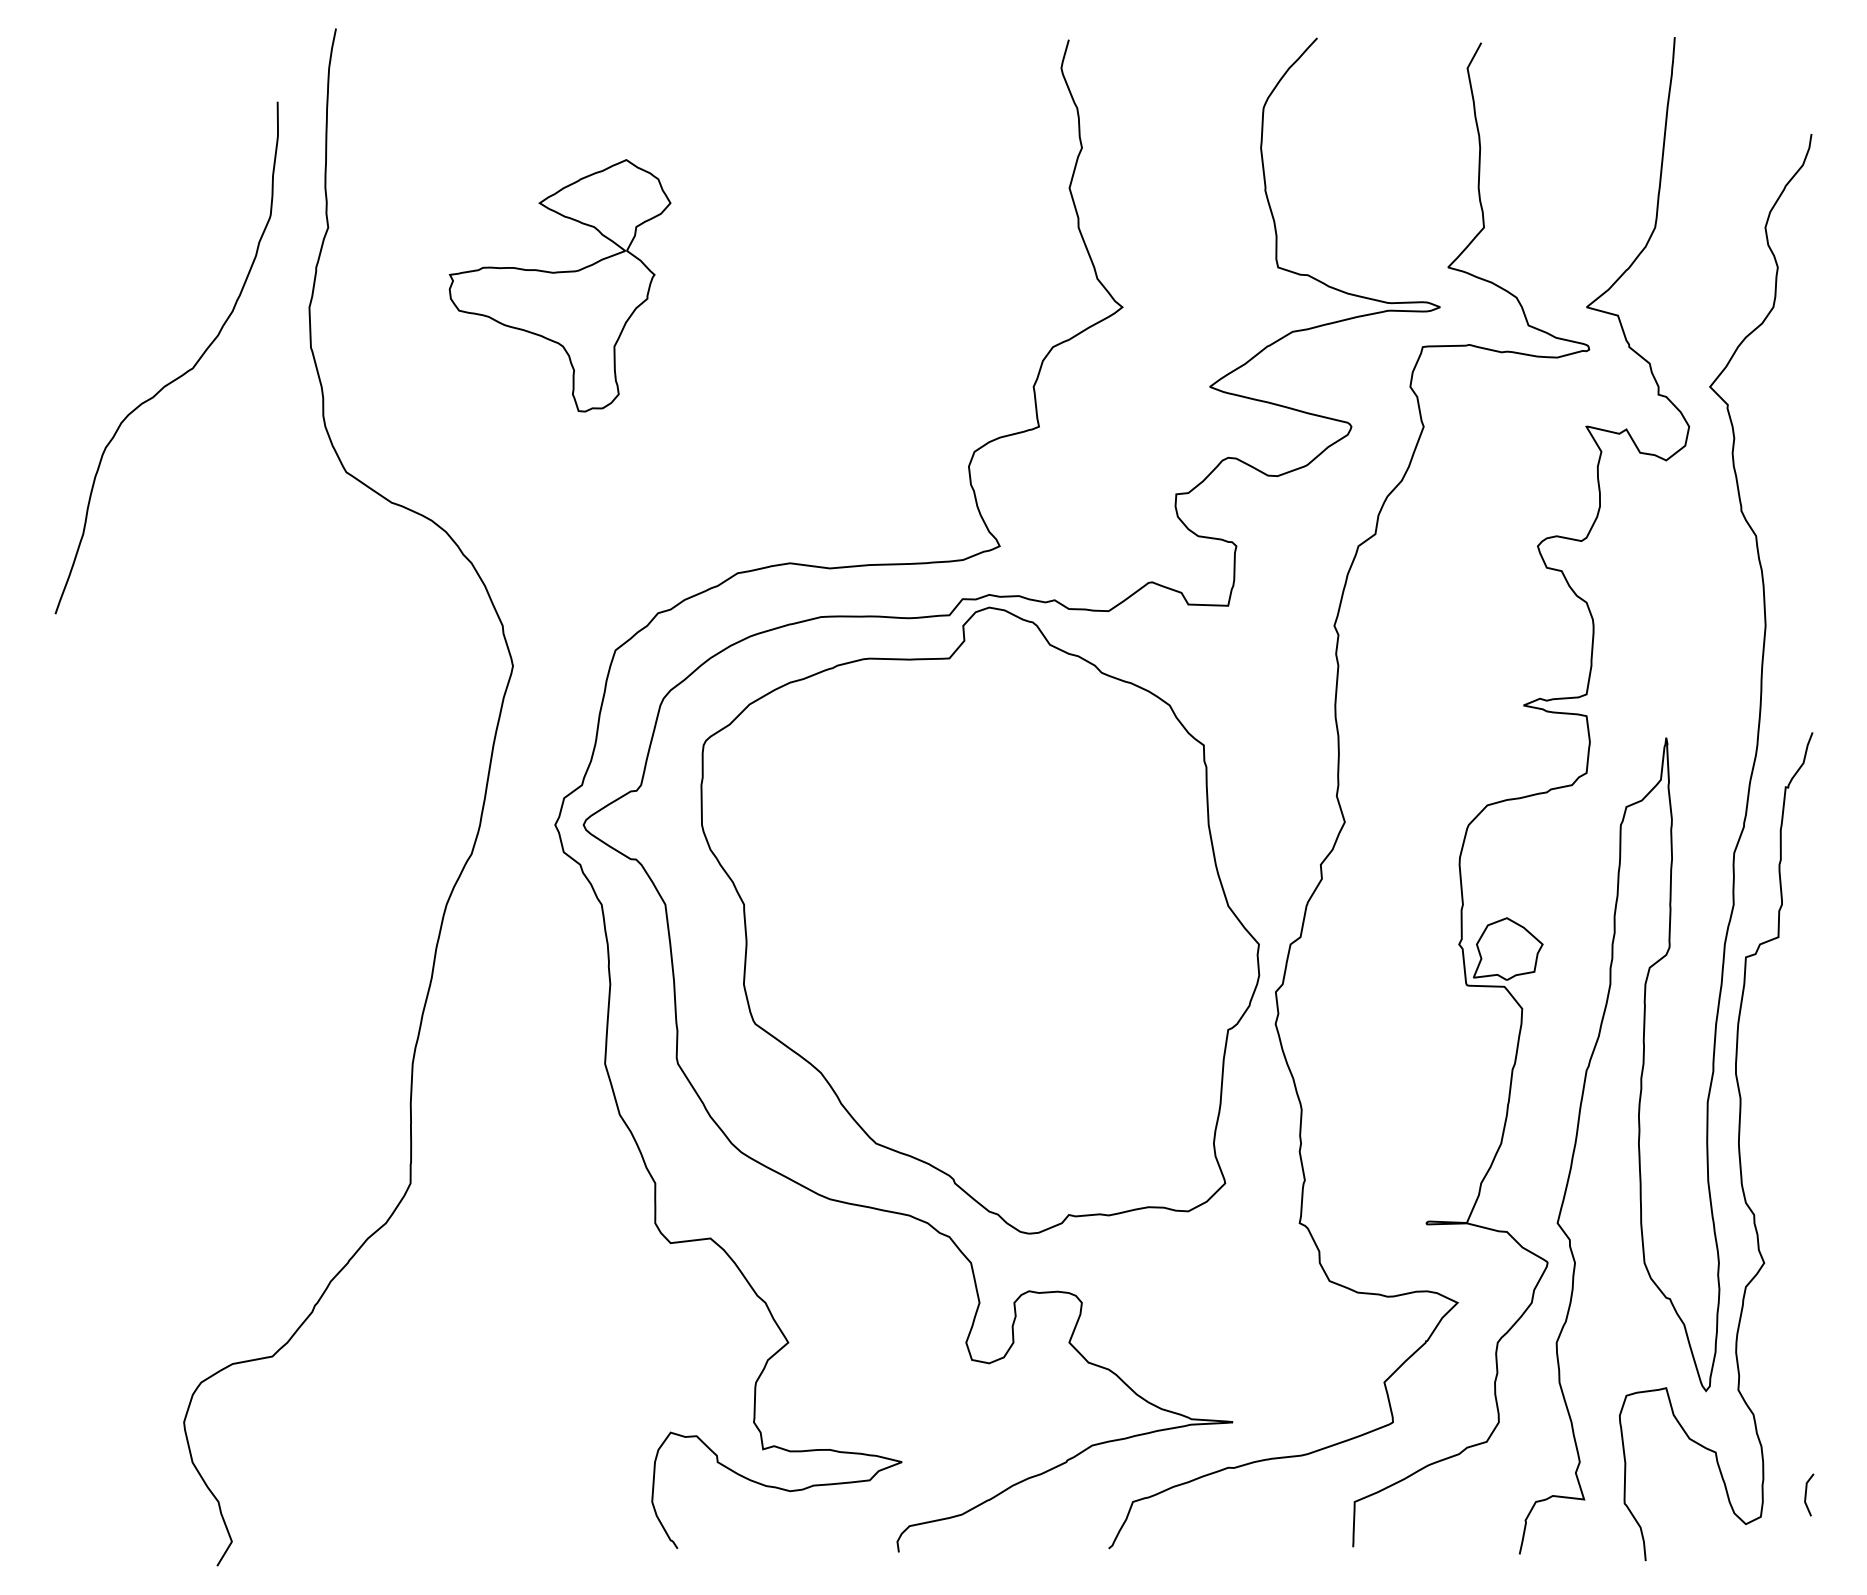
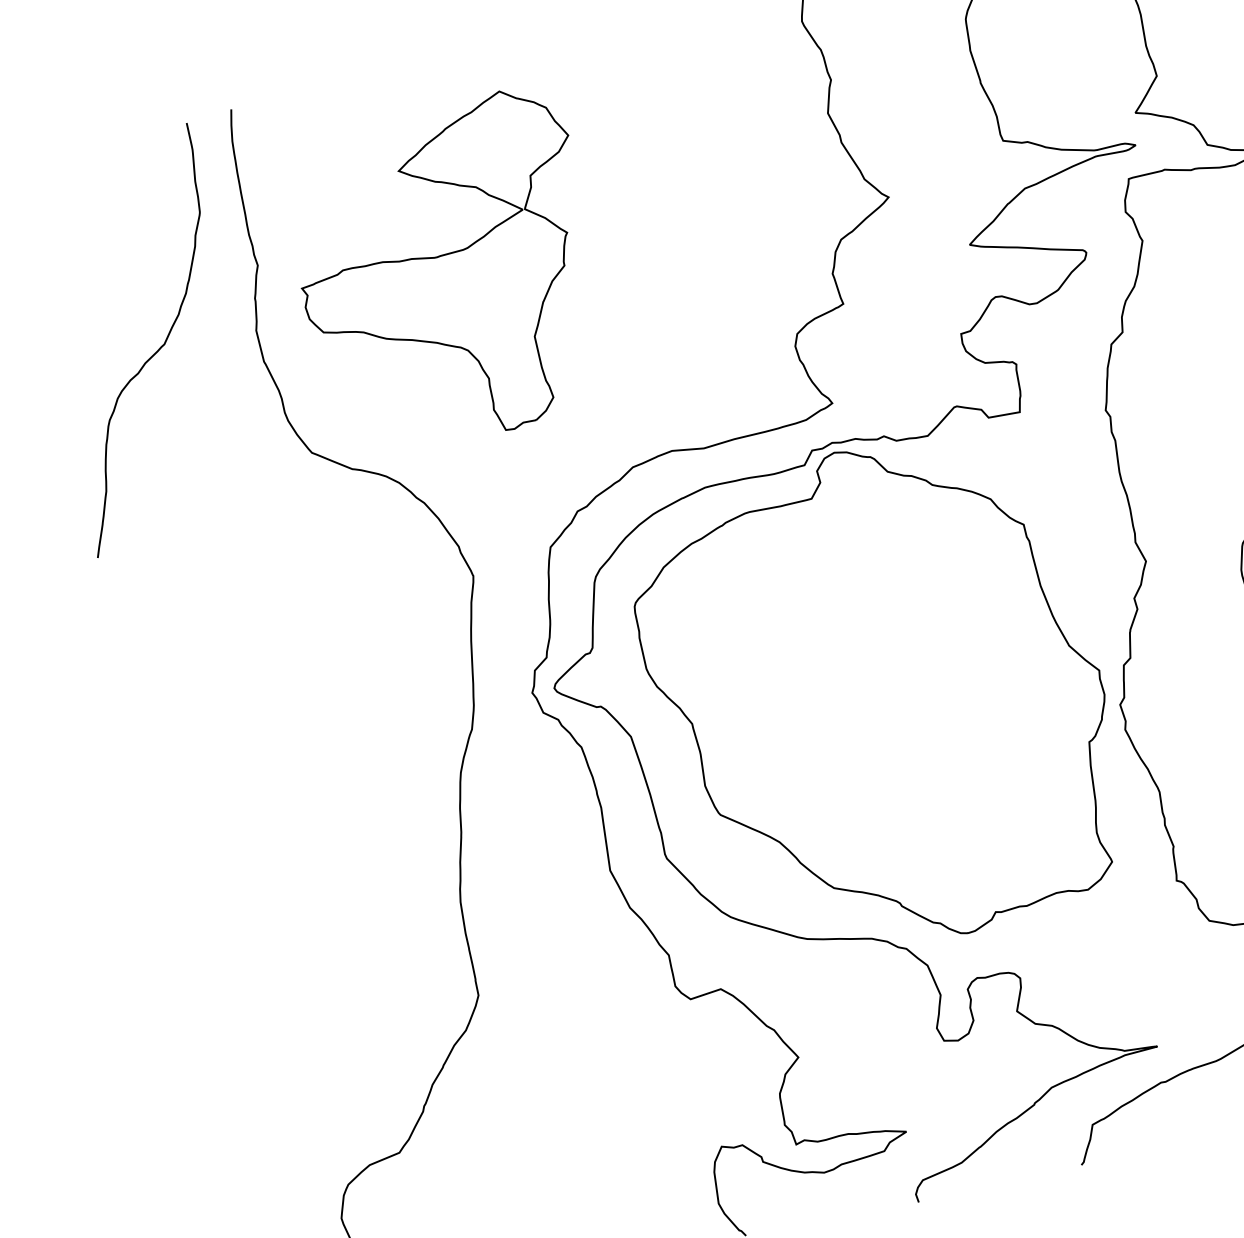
part: (559, 285) -> (447, 272), size x1.67
curve: (178, 376) -> (154, 352), moved

